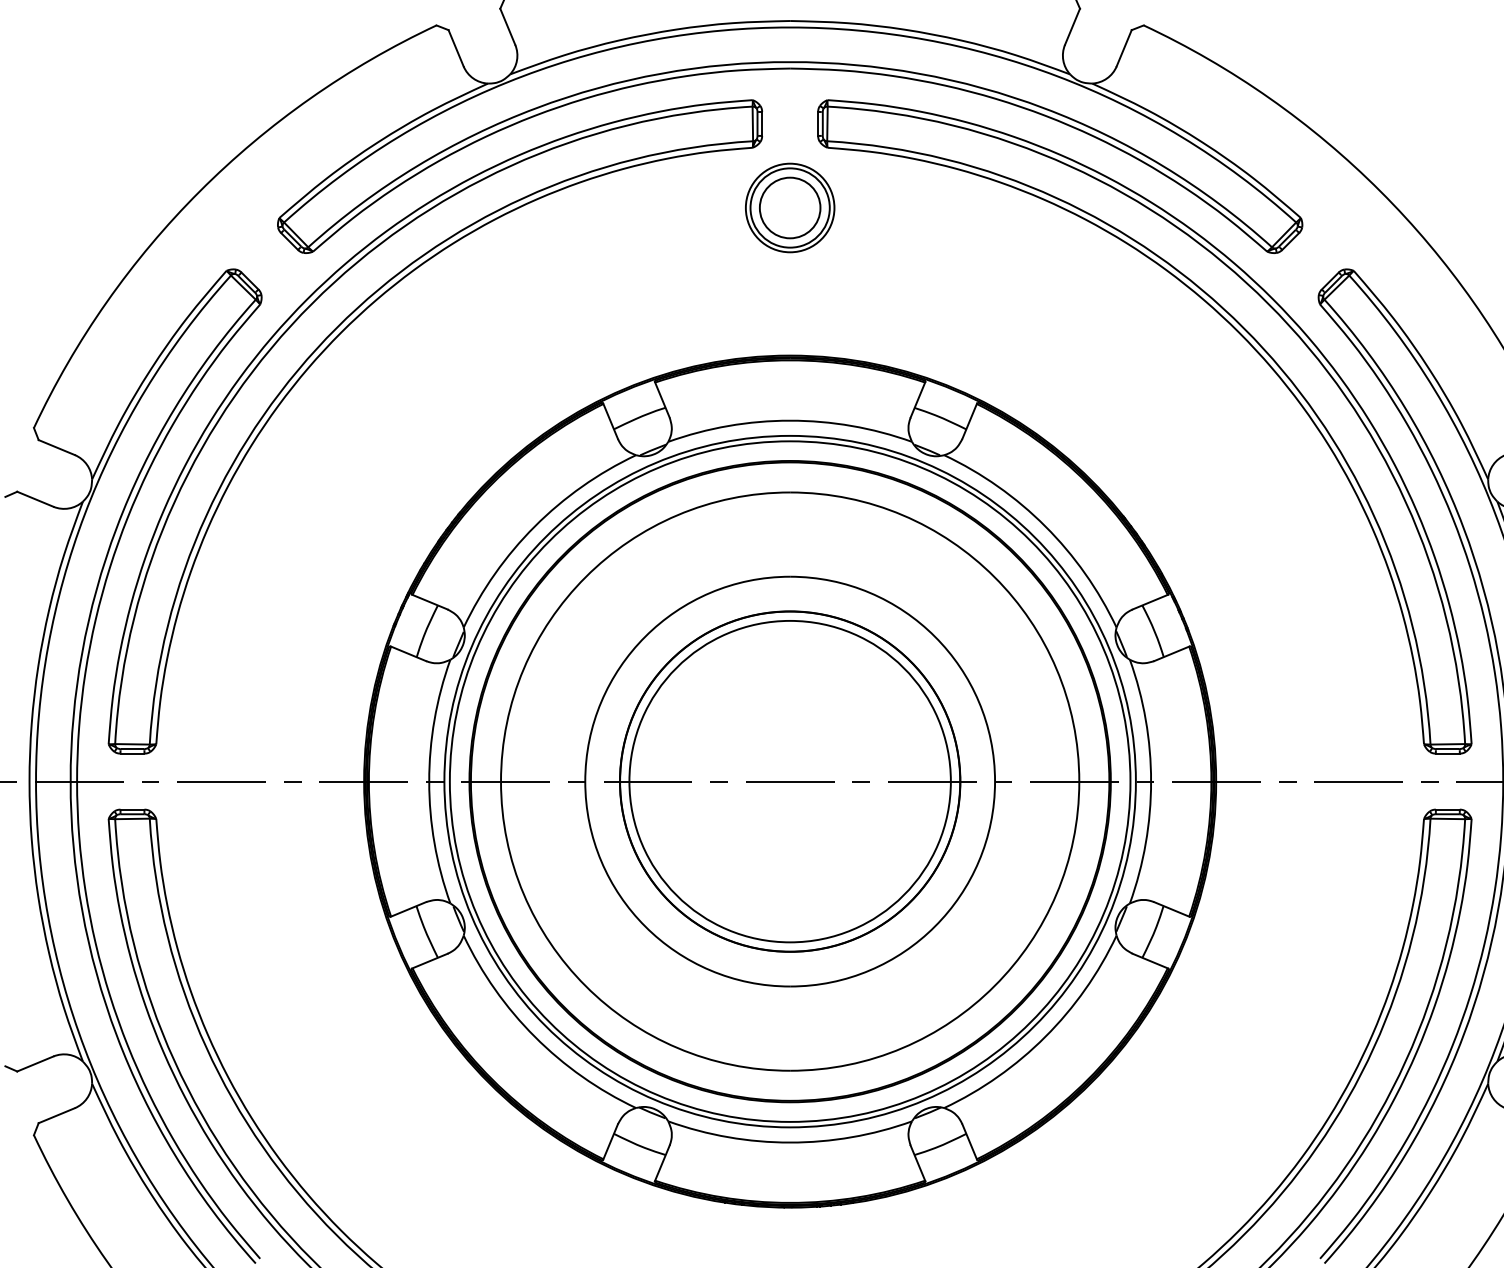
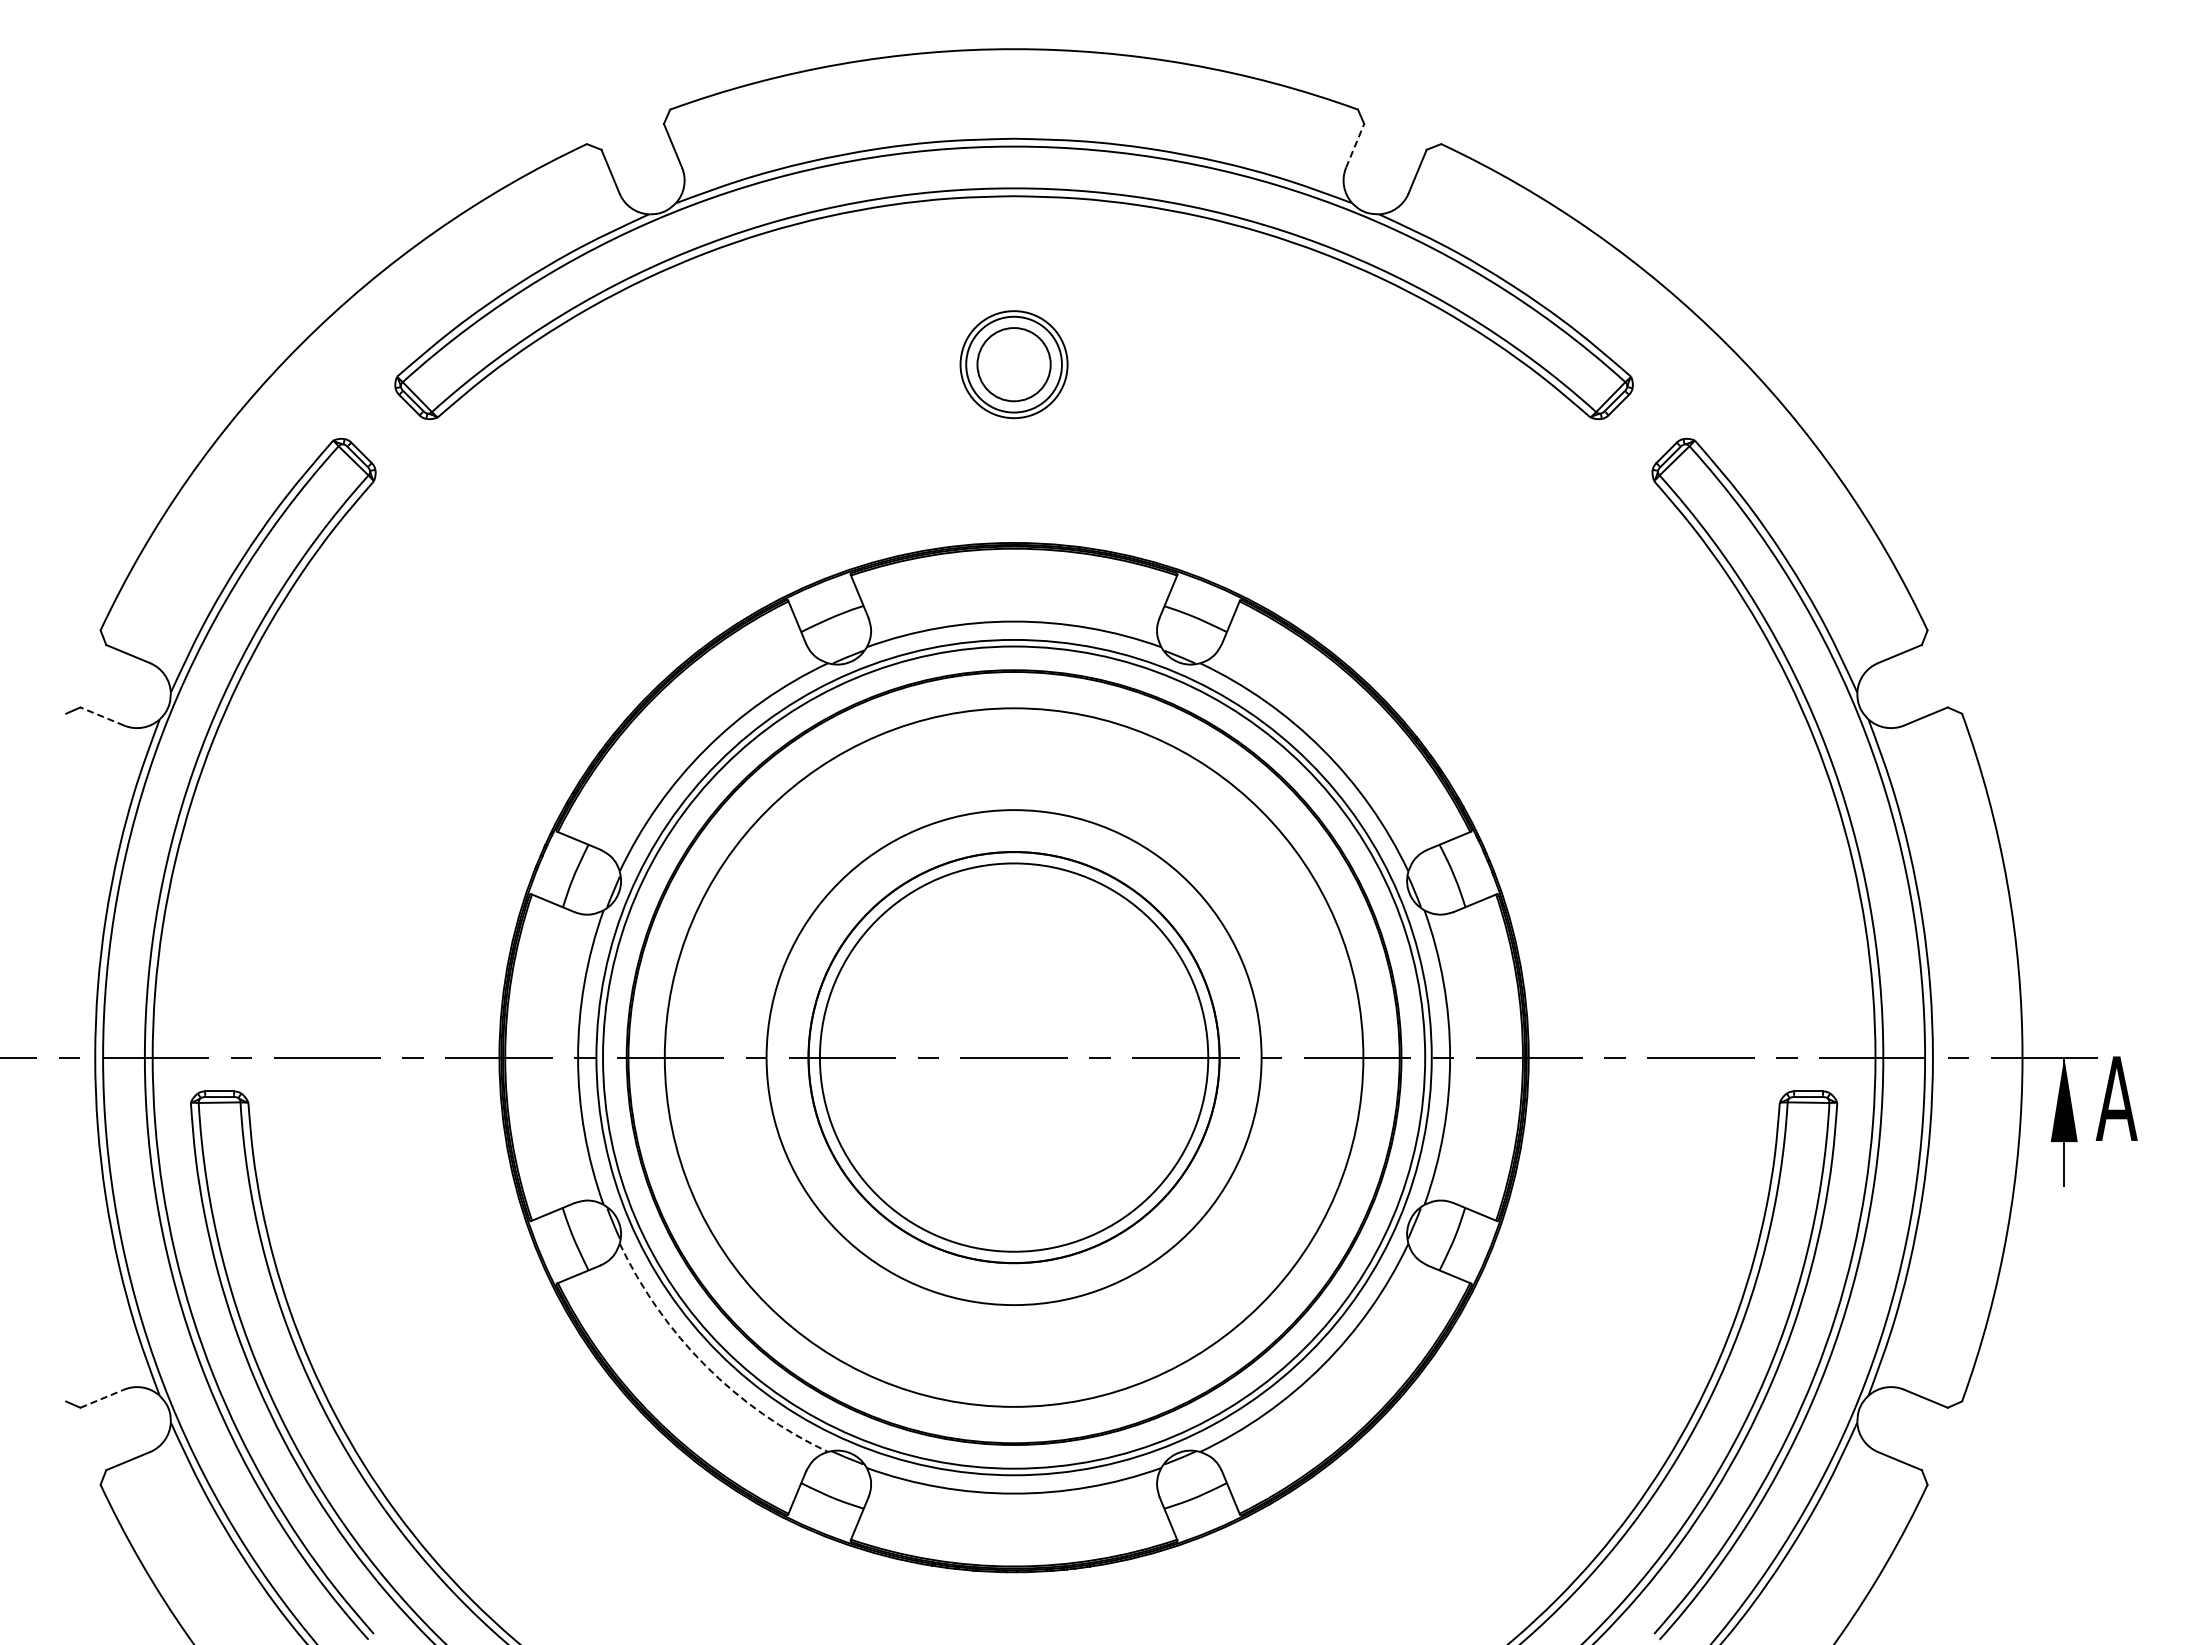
line: (1072, 26) -> (1355, 145), solid -> dashed
part: (341, 332) -> (472, 515), removed
part: (1238, 332) -> (1555, 515), removed
line: (35, 499) -> (102, 716), solid -> dashed
arc: (534, 1036) -> (705, 1365), solid -> dashed
line: (35, 1063) -> (102, 1398), solid -> dashed

